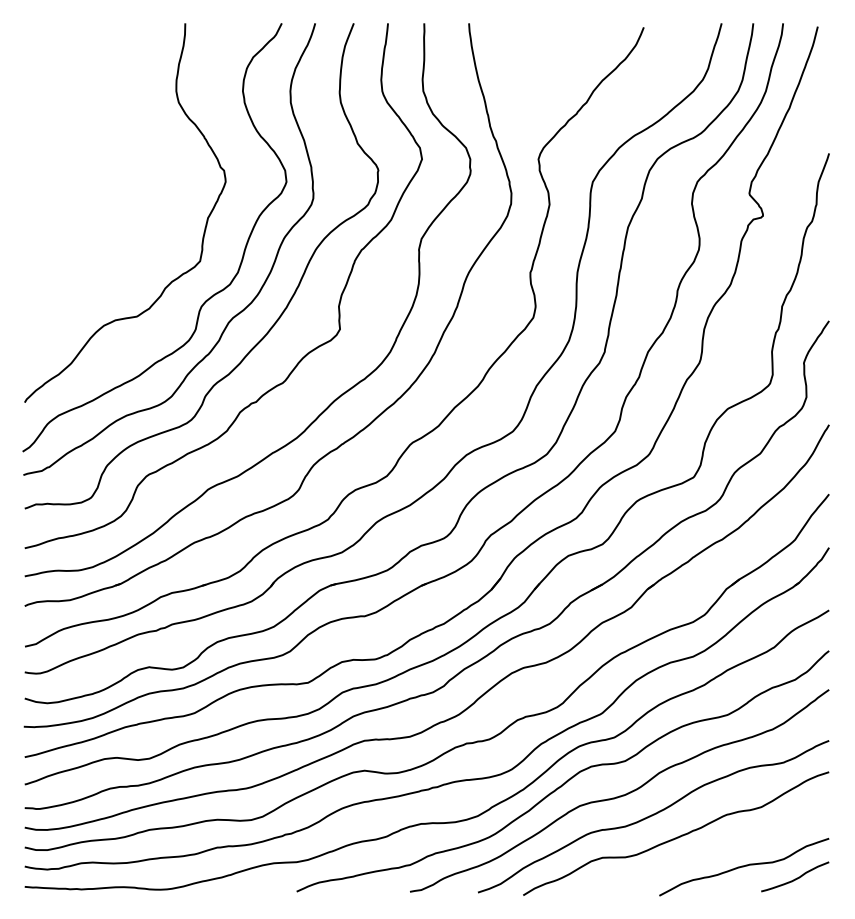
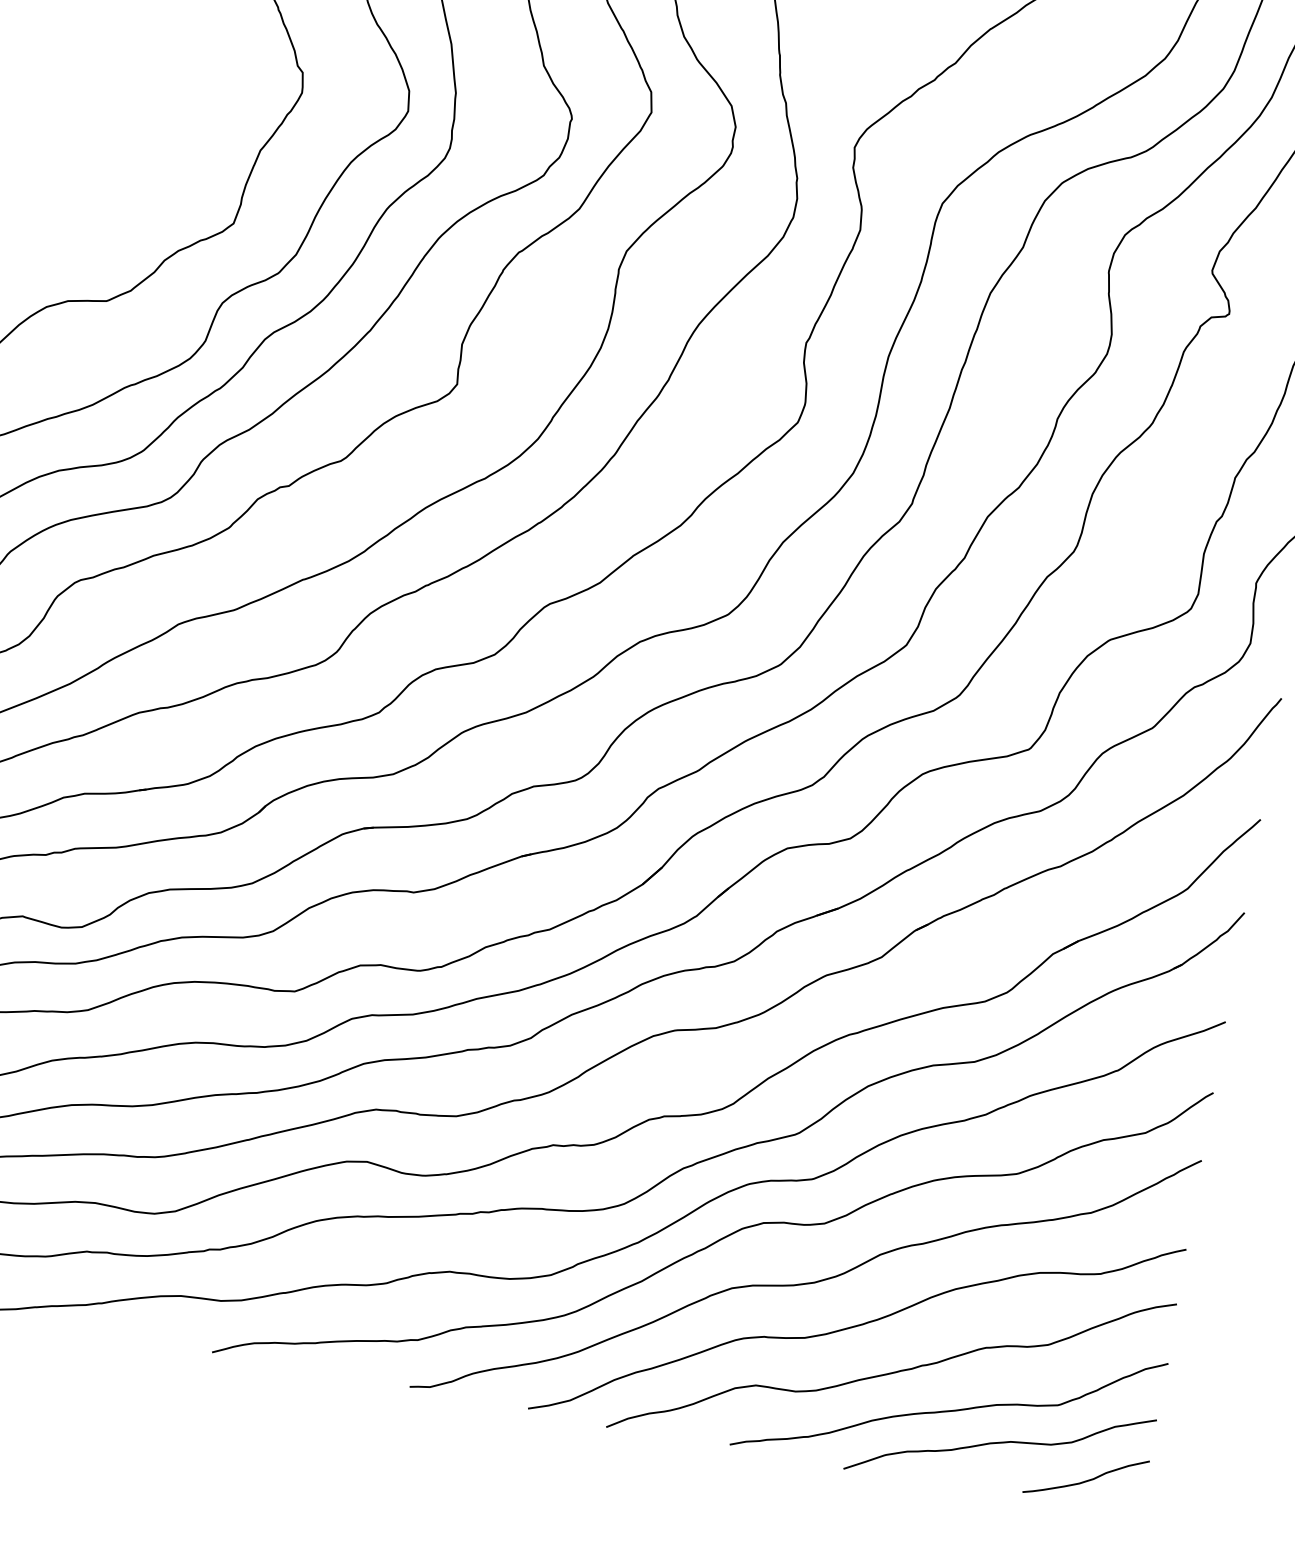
curve: (711, 852) -> (947, 1409), added

